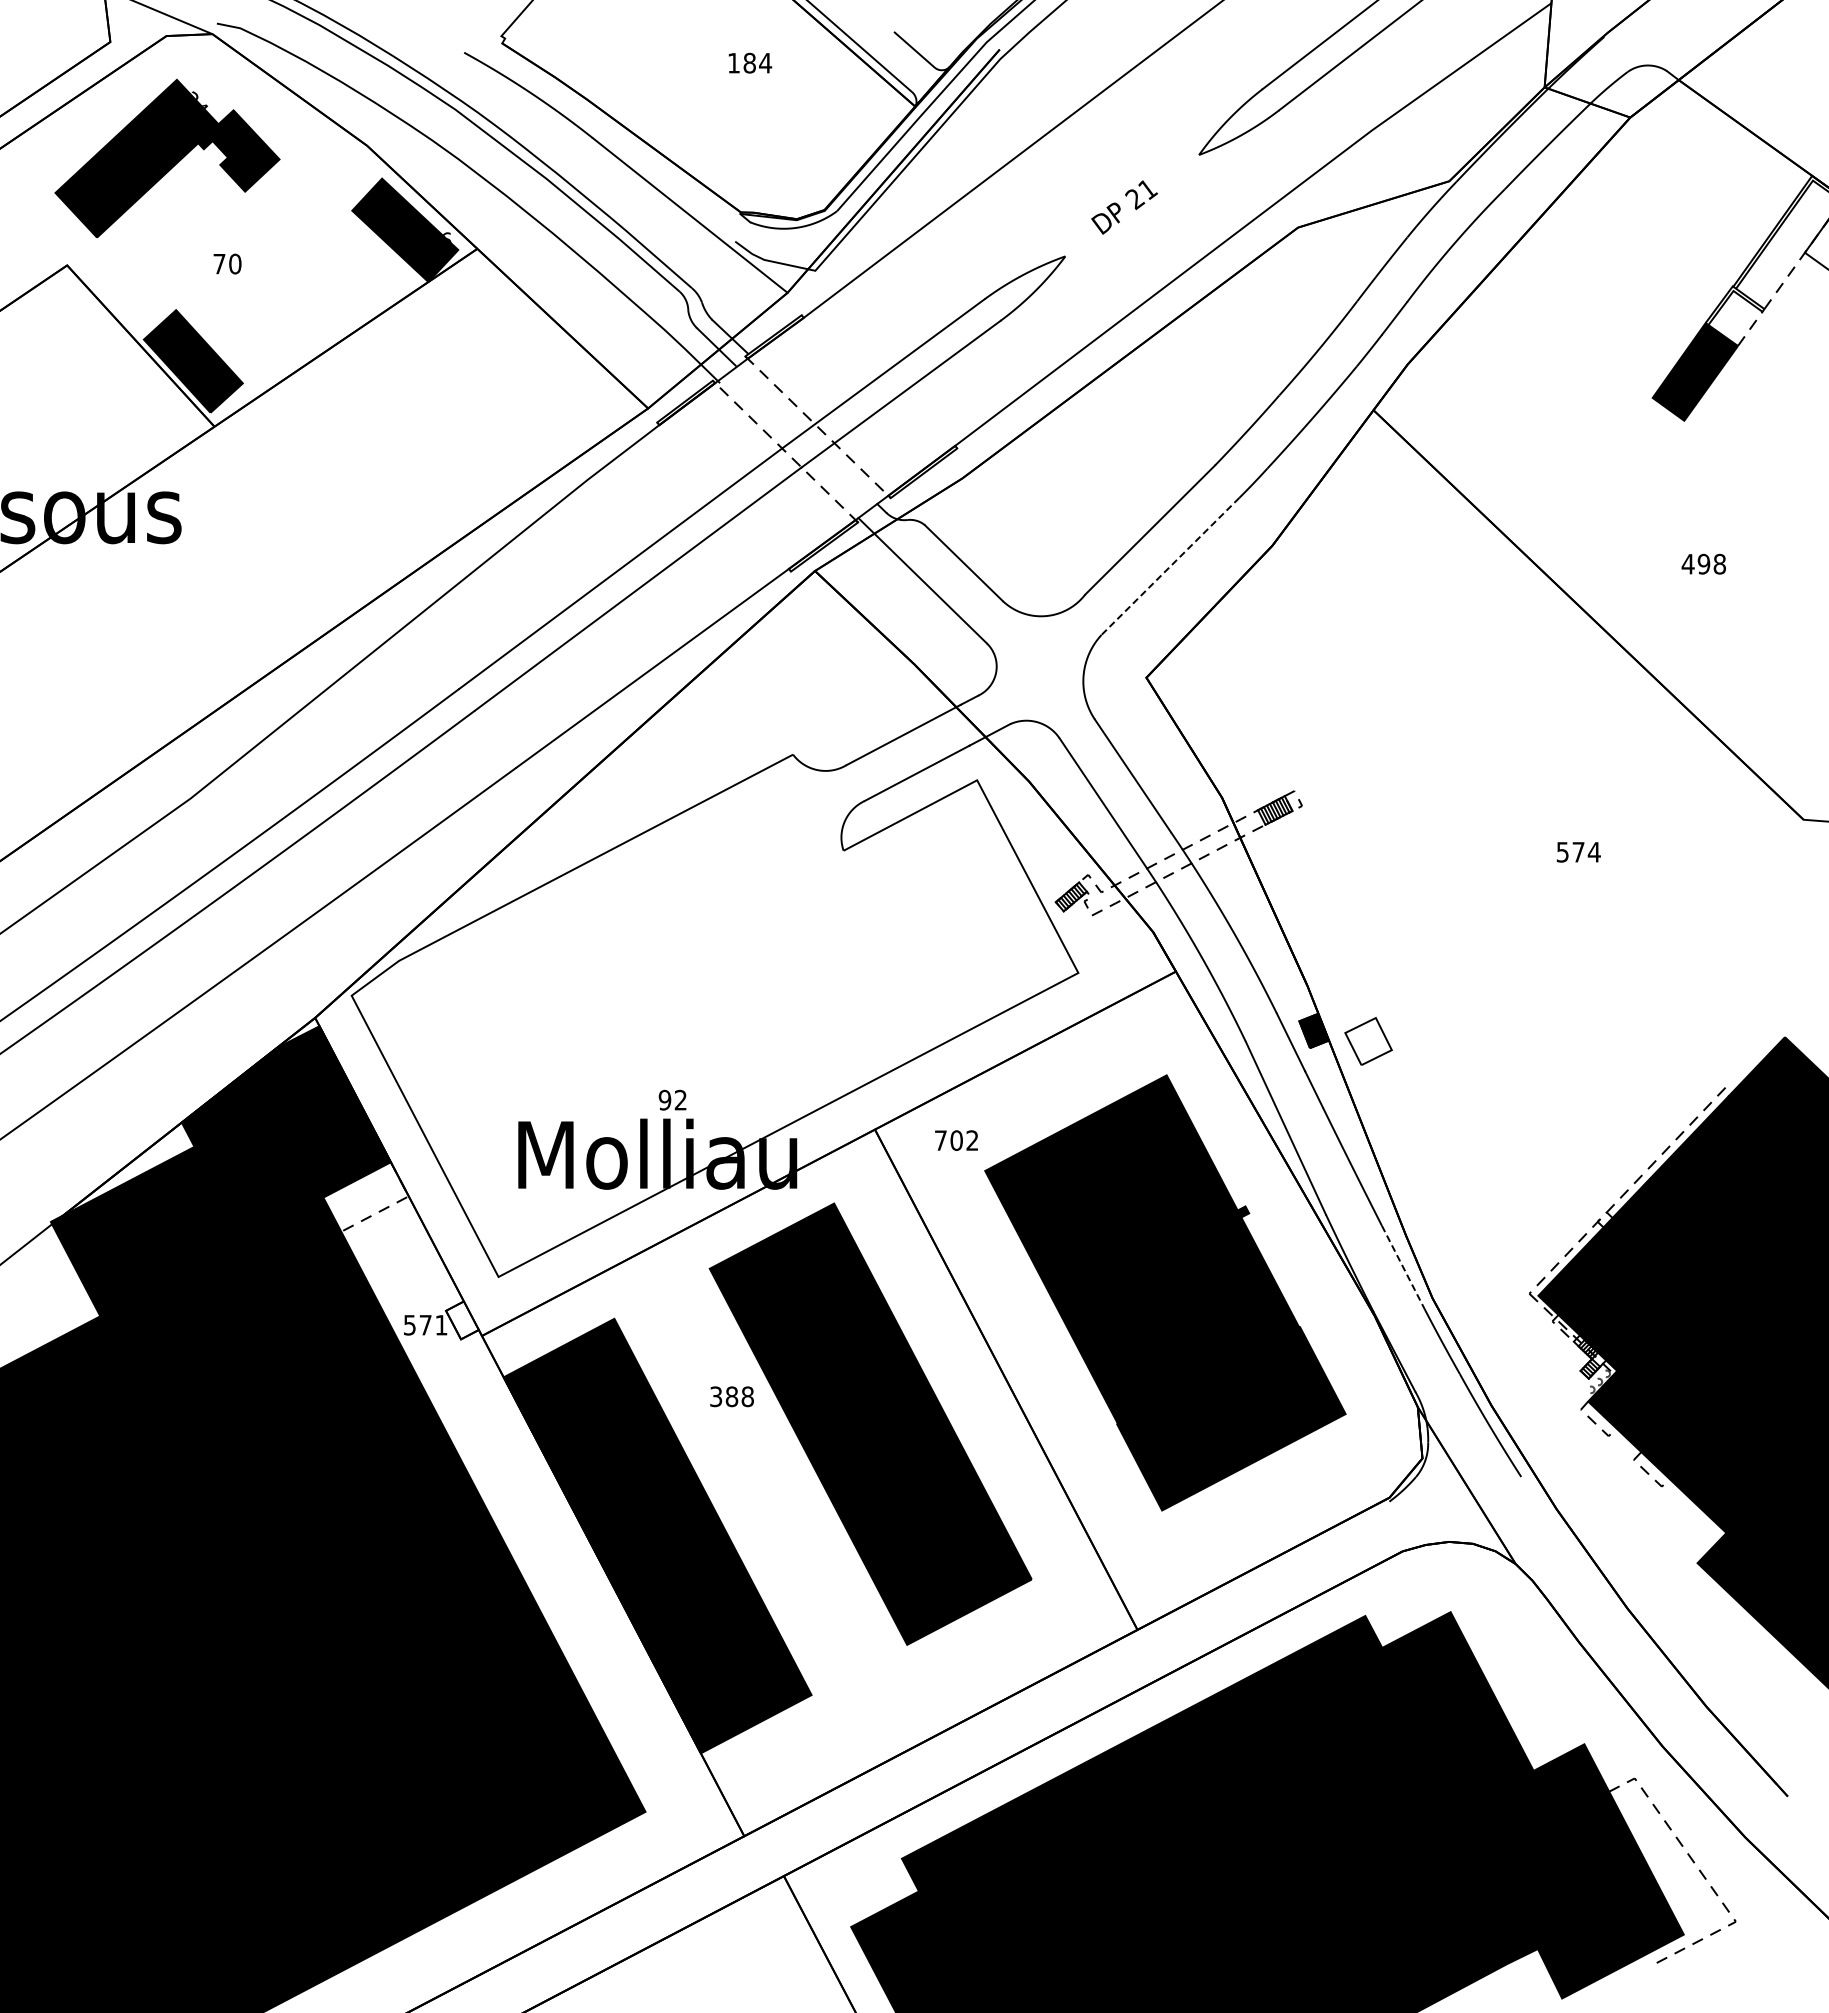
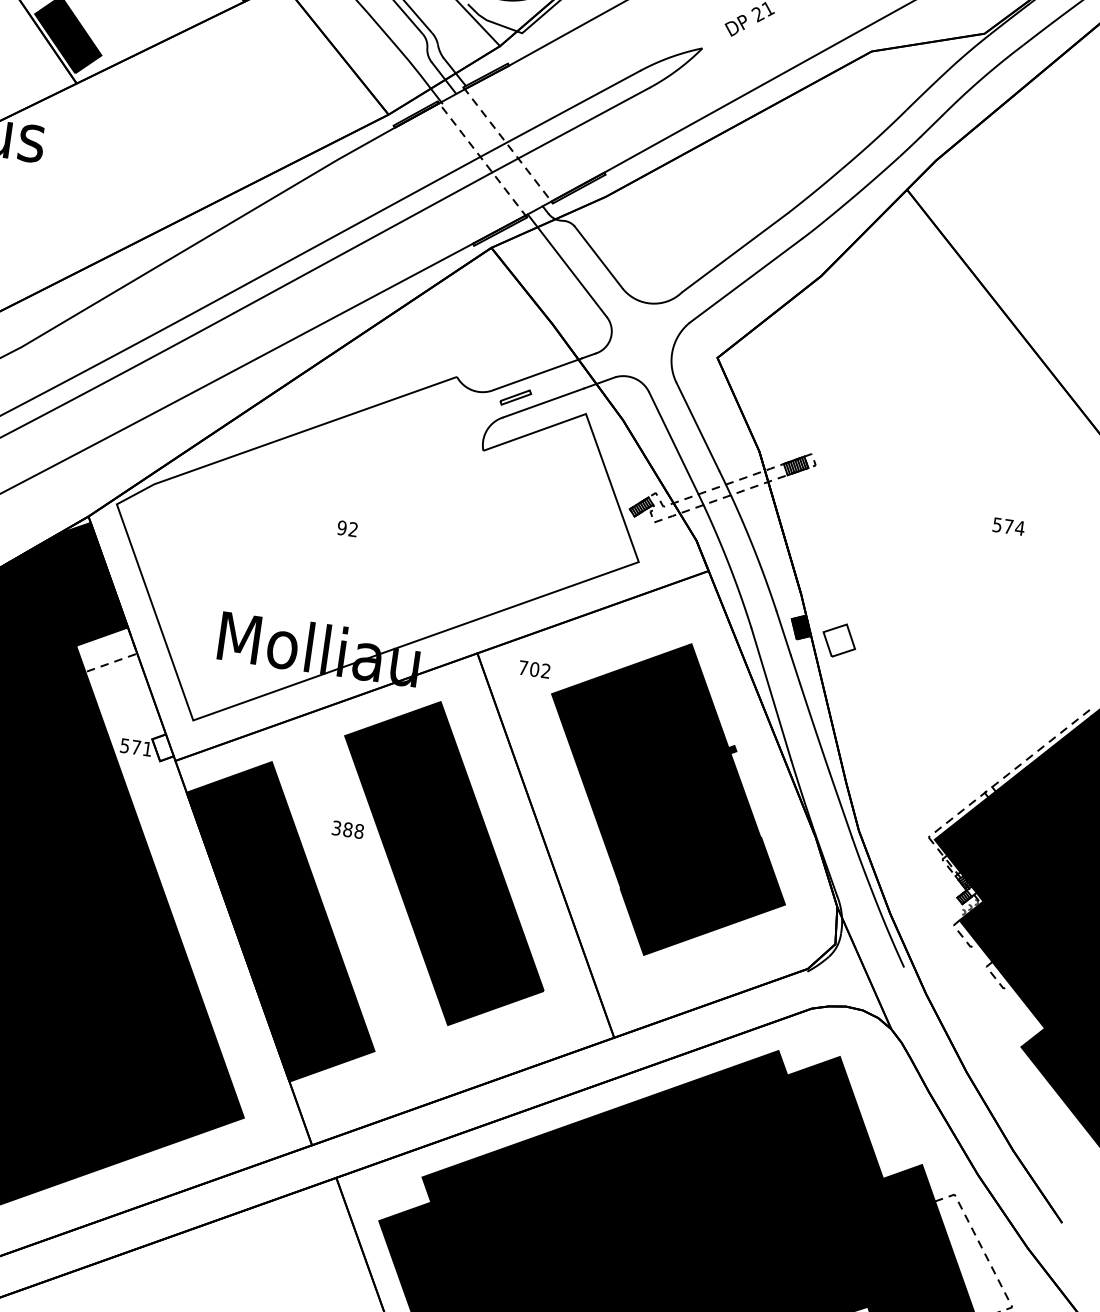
line: (1170, 566) -> (746, 280), dashed -> solid
part: (877, 771) -> (515, 397), added
text: (672, 1099) -> (347, 528), moved
line: (1403, 1267) -> (841, 805), dashed -> solid

